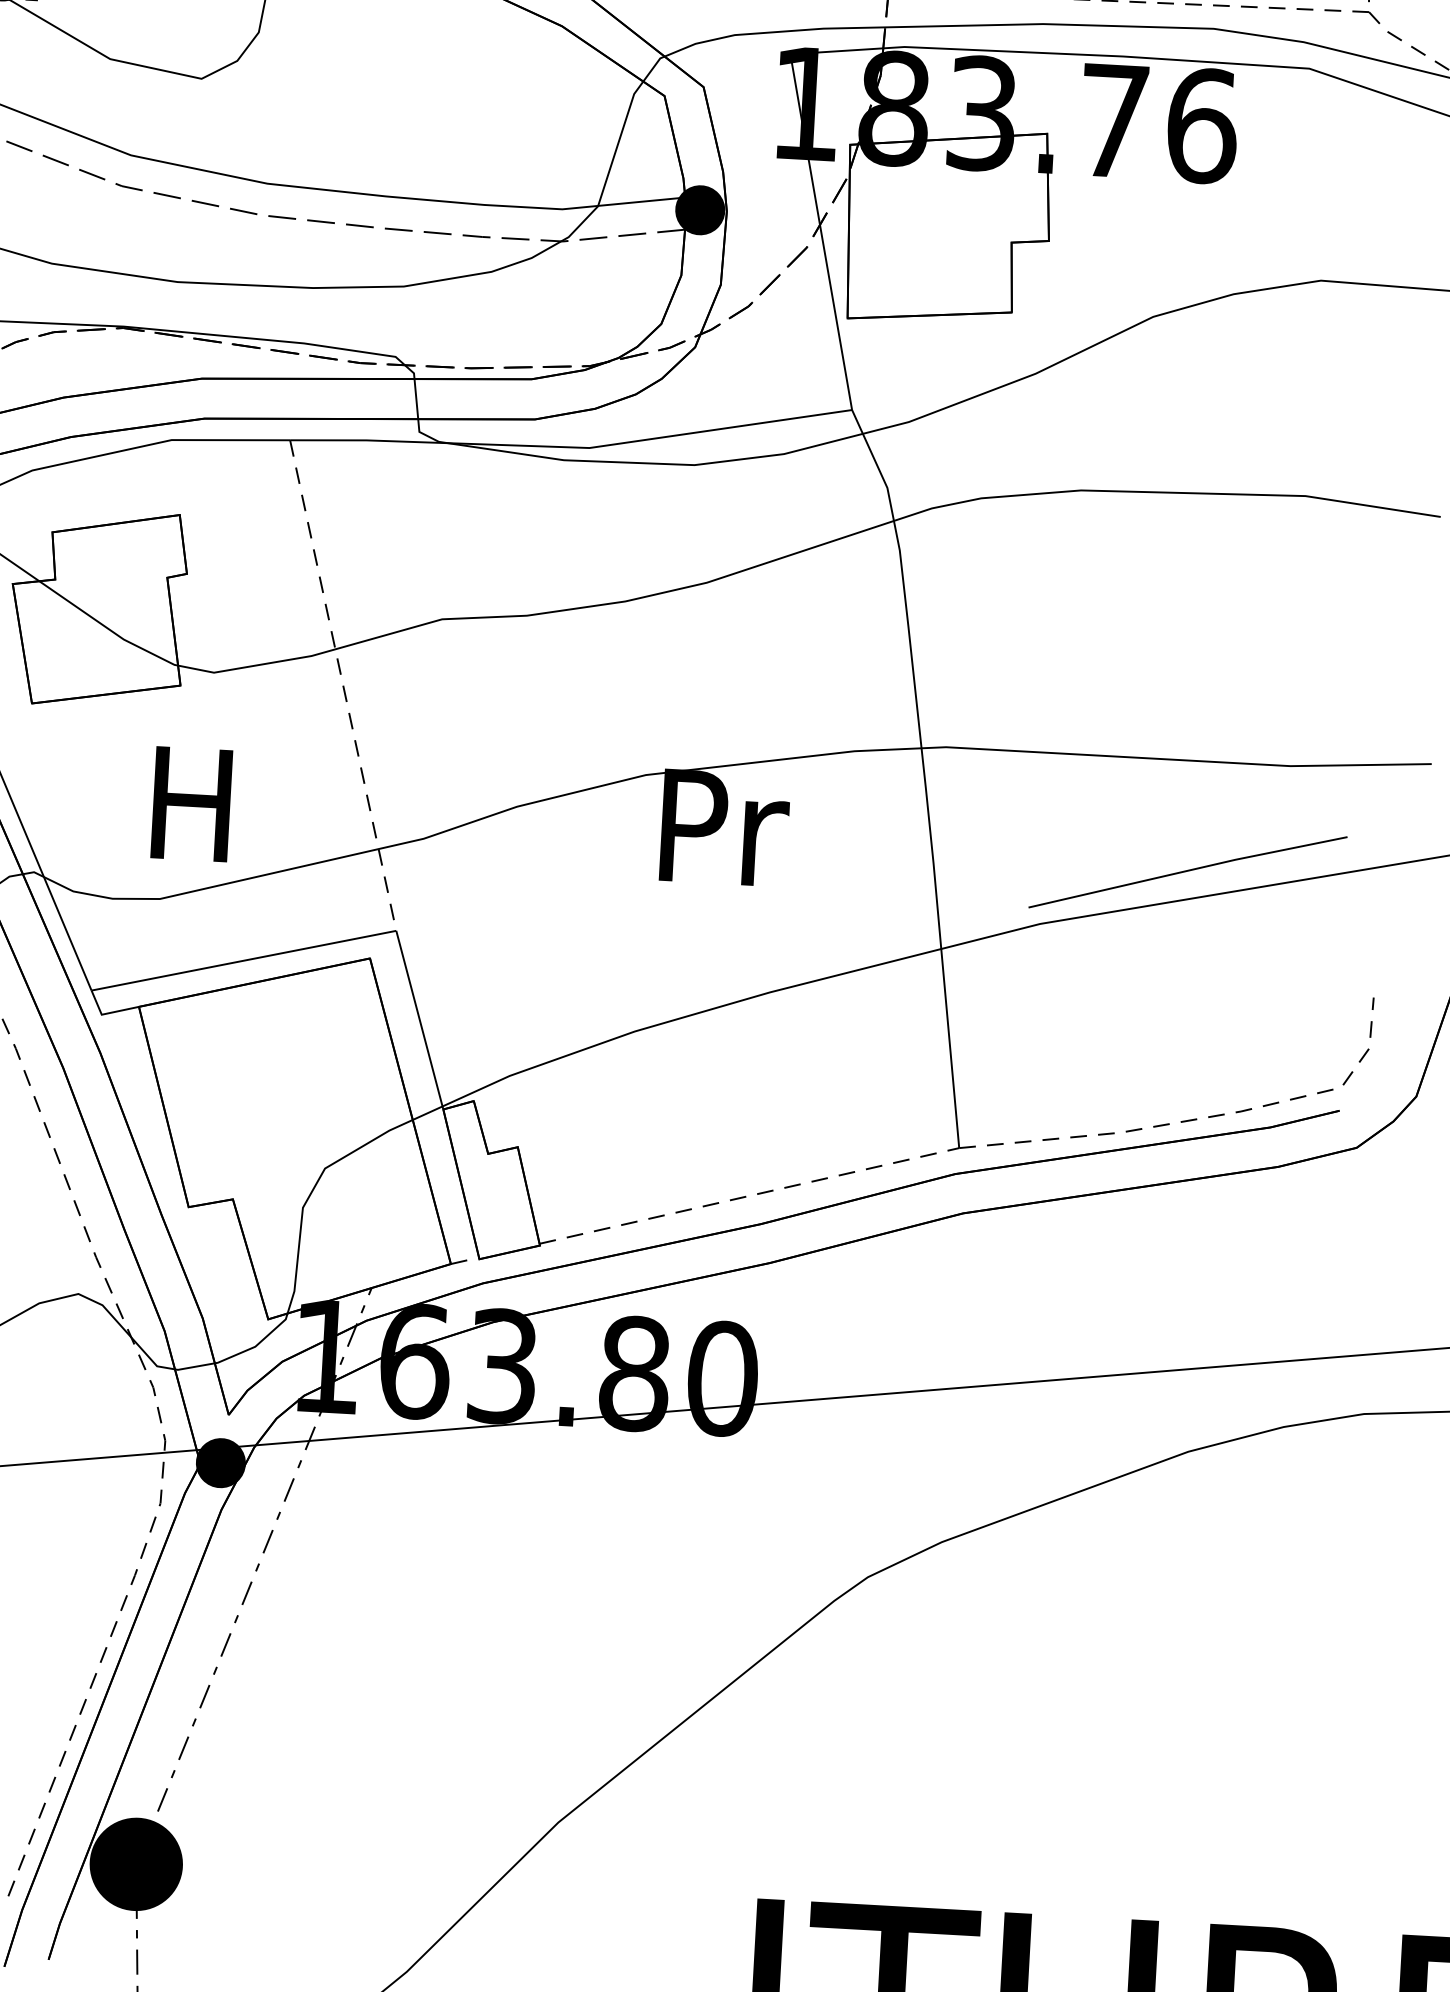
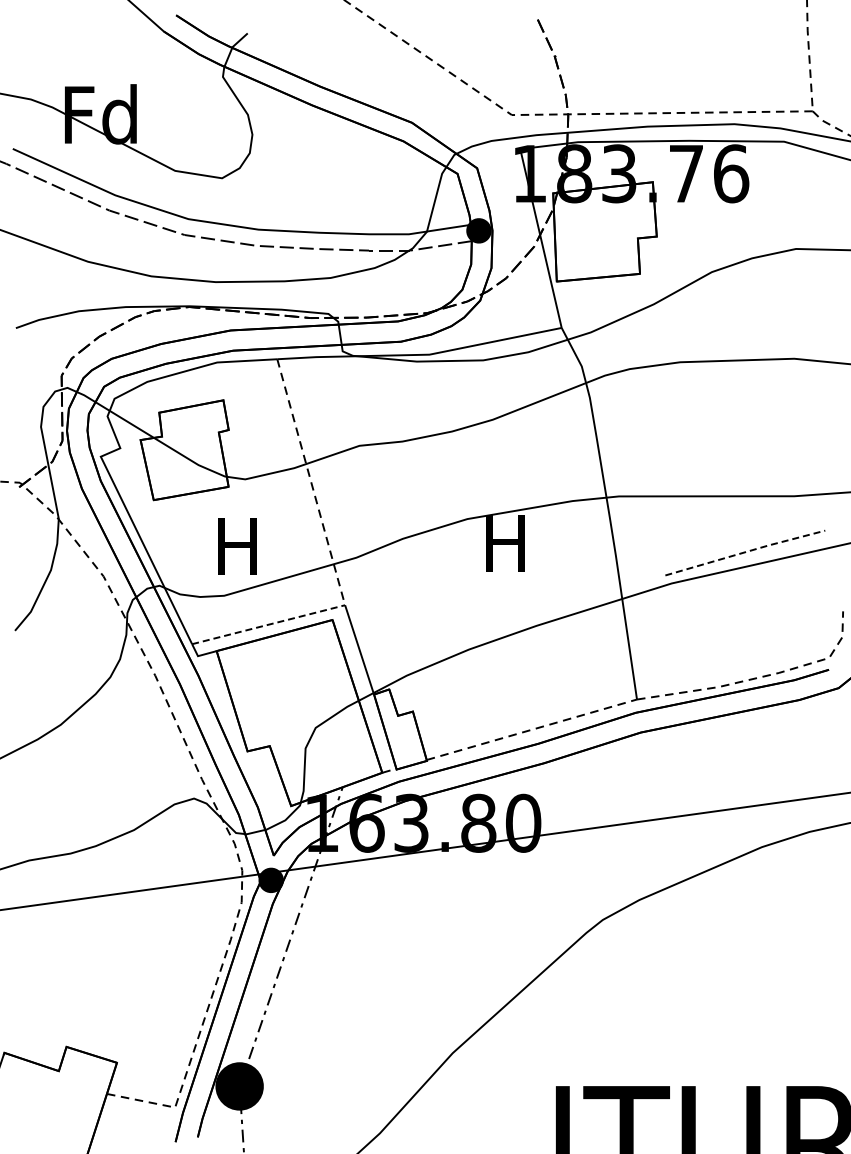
text: (723, 827) -> (508, 543), Pr -> H
line: (1190, 869) -> (746, 551), solid -> dashed
line: (243, 960) -> (268, 624), solid -> dashed

